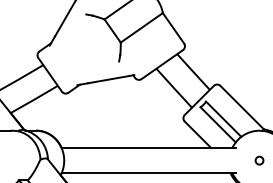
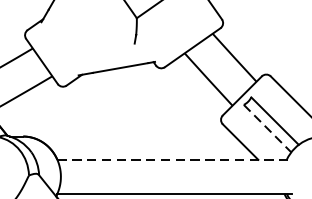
line: (218, 124) -> (268, 128), solid -> dashed
line: (149, 148) -> (175, 160), solid -> dashed

